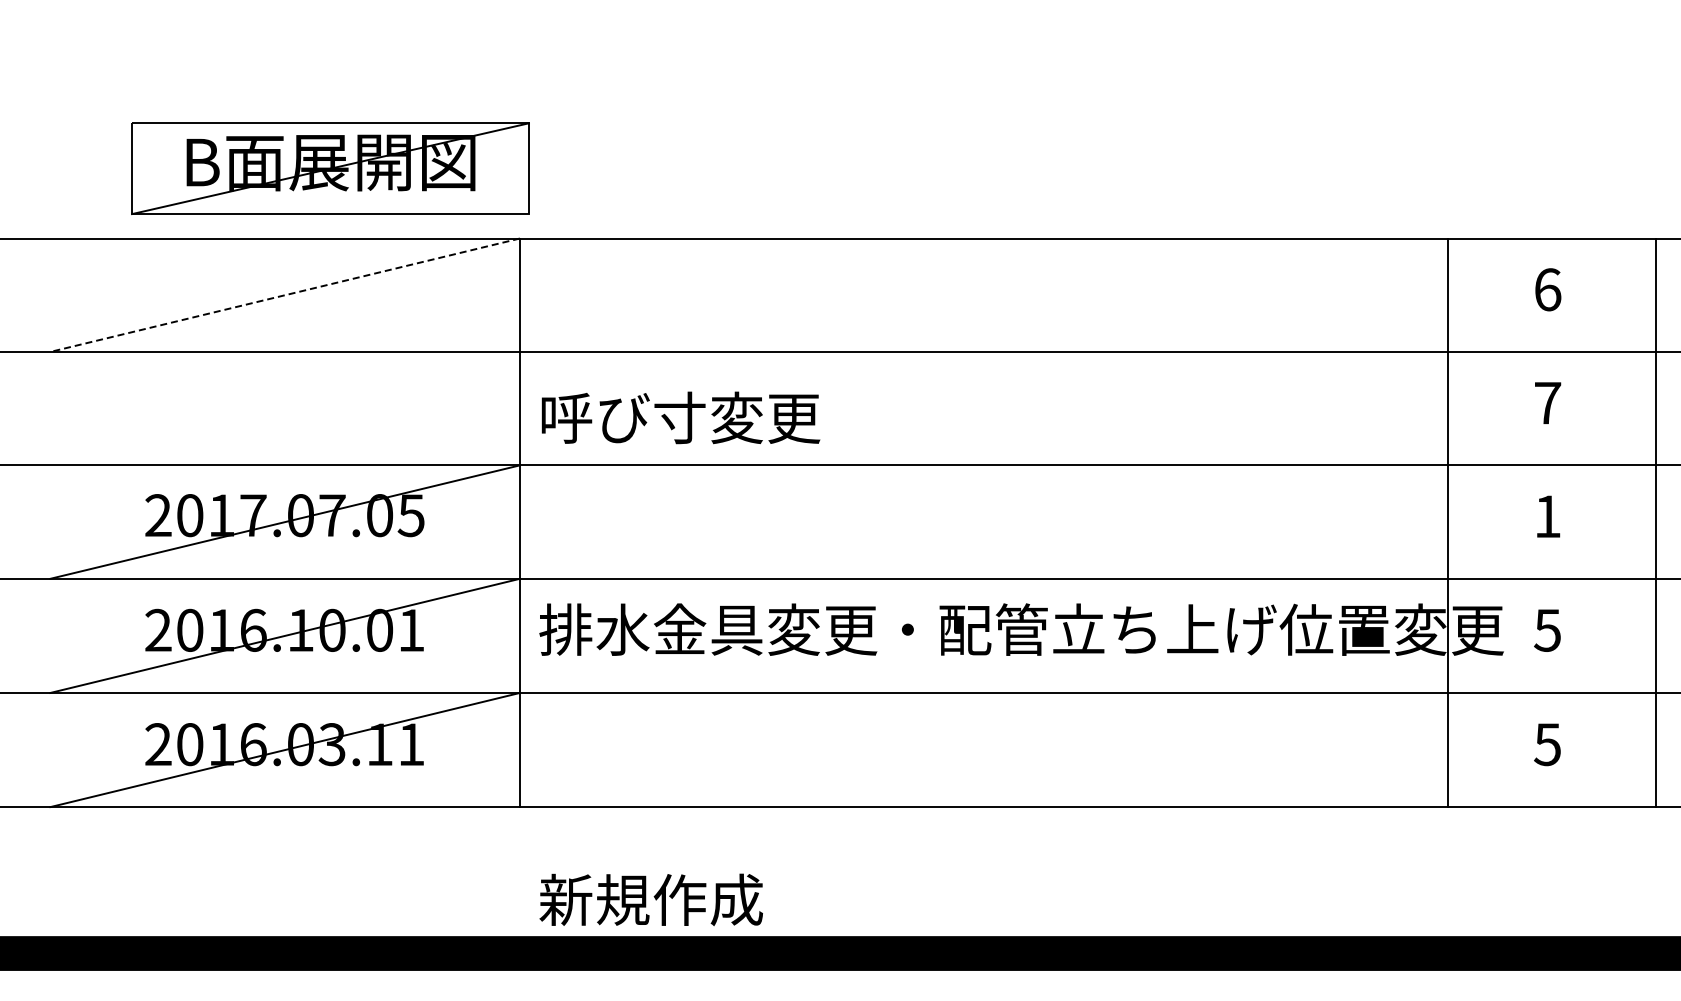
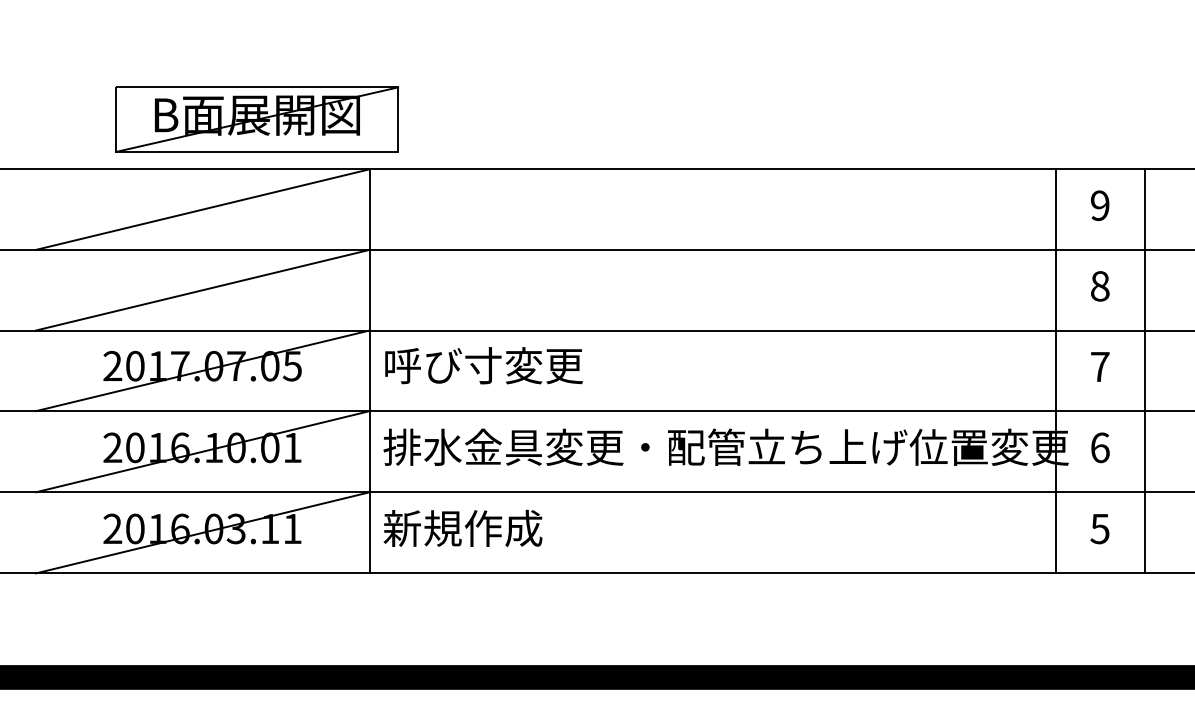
part: (330, 168) -> (257, 119), moved
text: (1547, 289) -> (1099, 205), 6 -> 9
line: (285, 295) -> (203, 209), dashed -> solid
text: (1547, 402) -> (1099, 285), 7 -> 8
line: (284, 408) -> (202, 290), added
text: (680, 417) -> (483, 365), moved
text: (1548, 516) -> (1100, 366), 1 -> 7
line: (1448, 522) -> (1055, 371), moved
line: (1655, 522) -> (1144, 371), moved
text: (1547, 629) -> (1099, 447), 5 -> 6
text: (650, 899) -> (462, 528), moved

